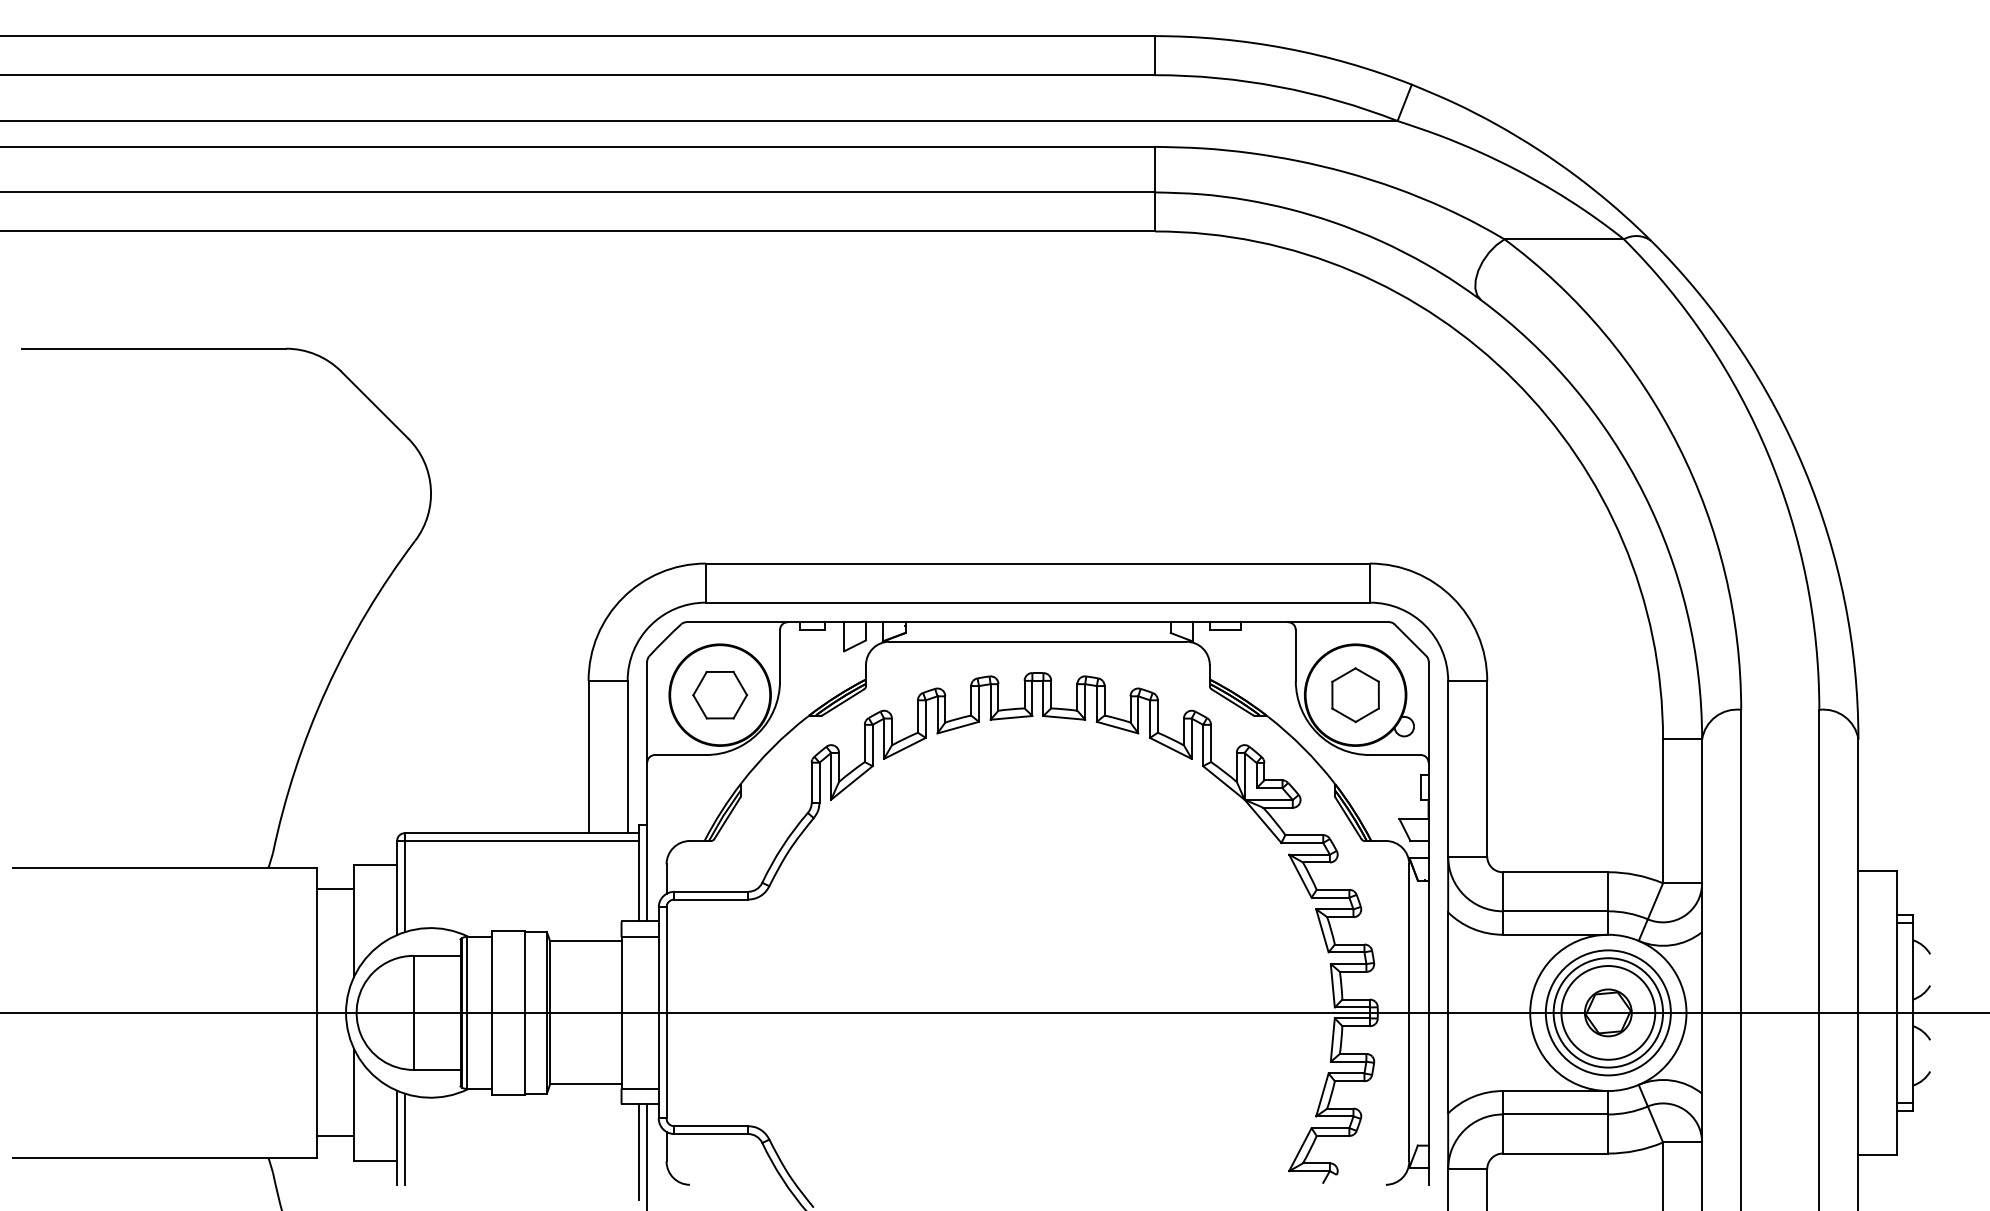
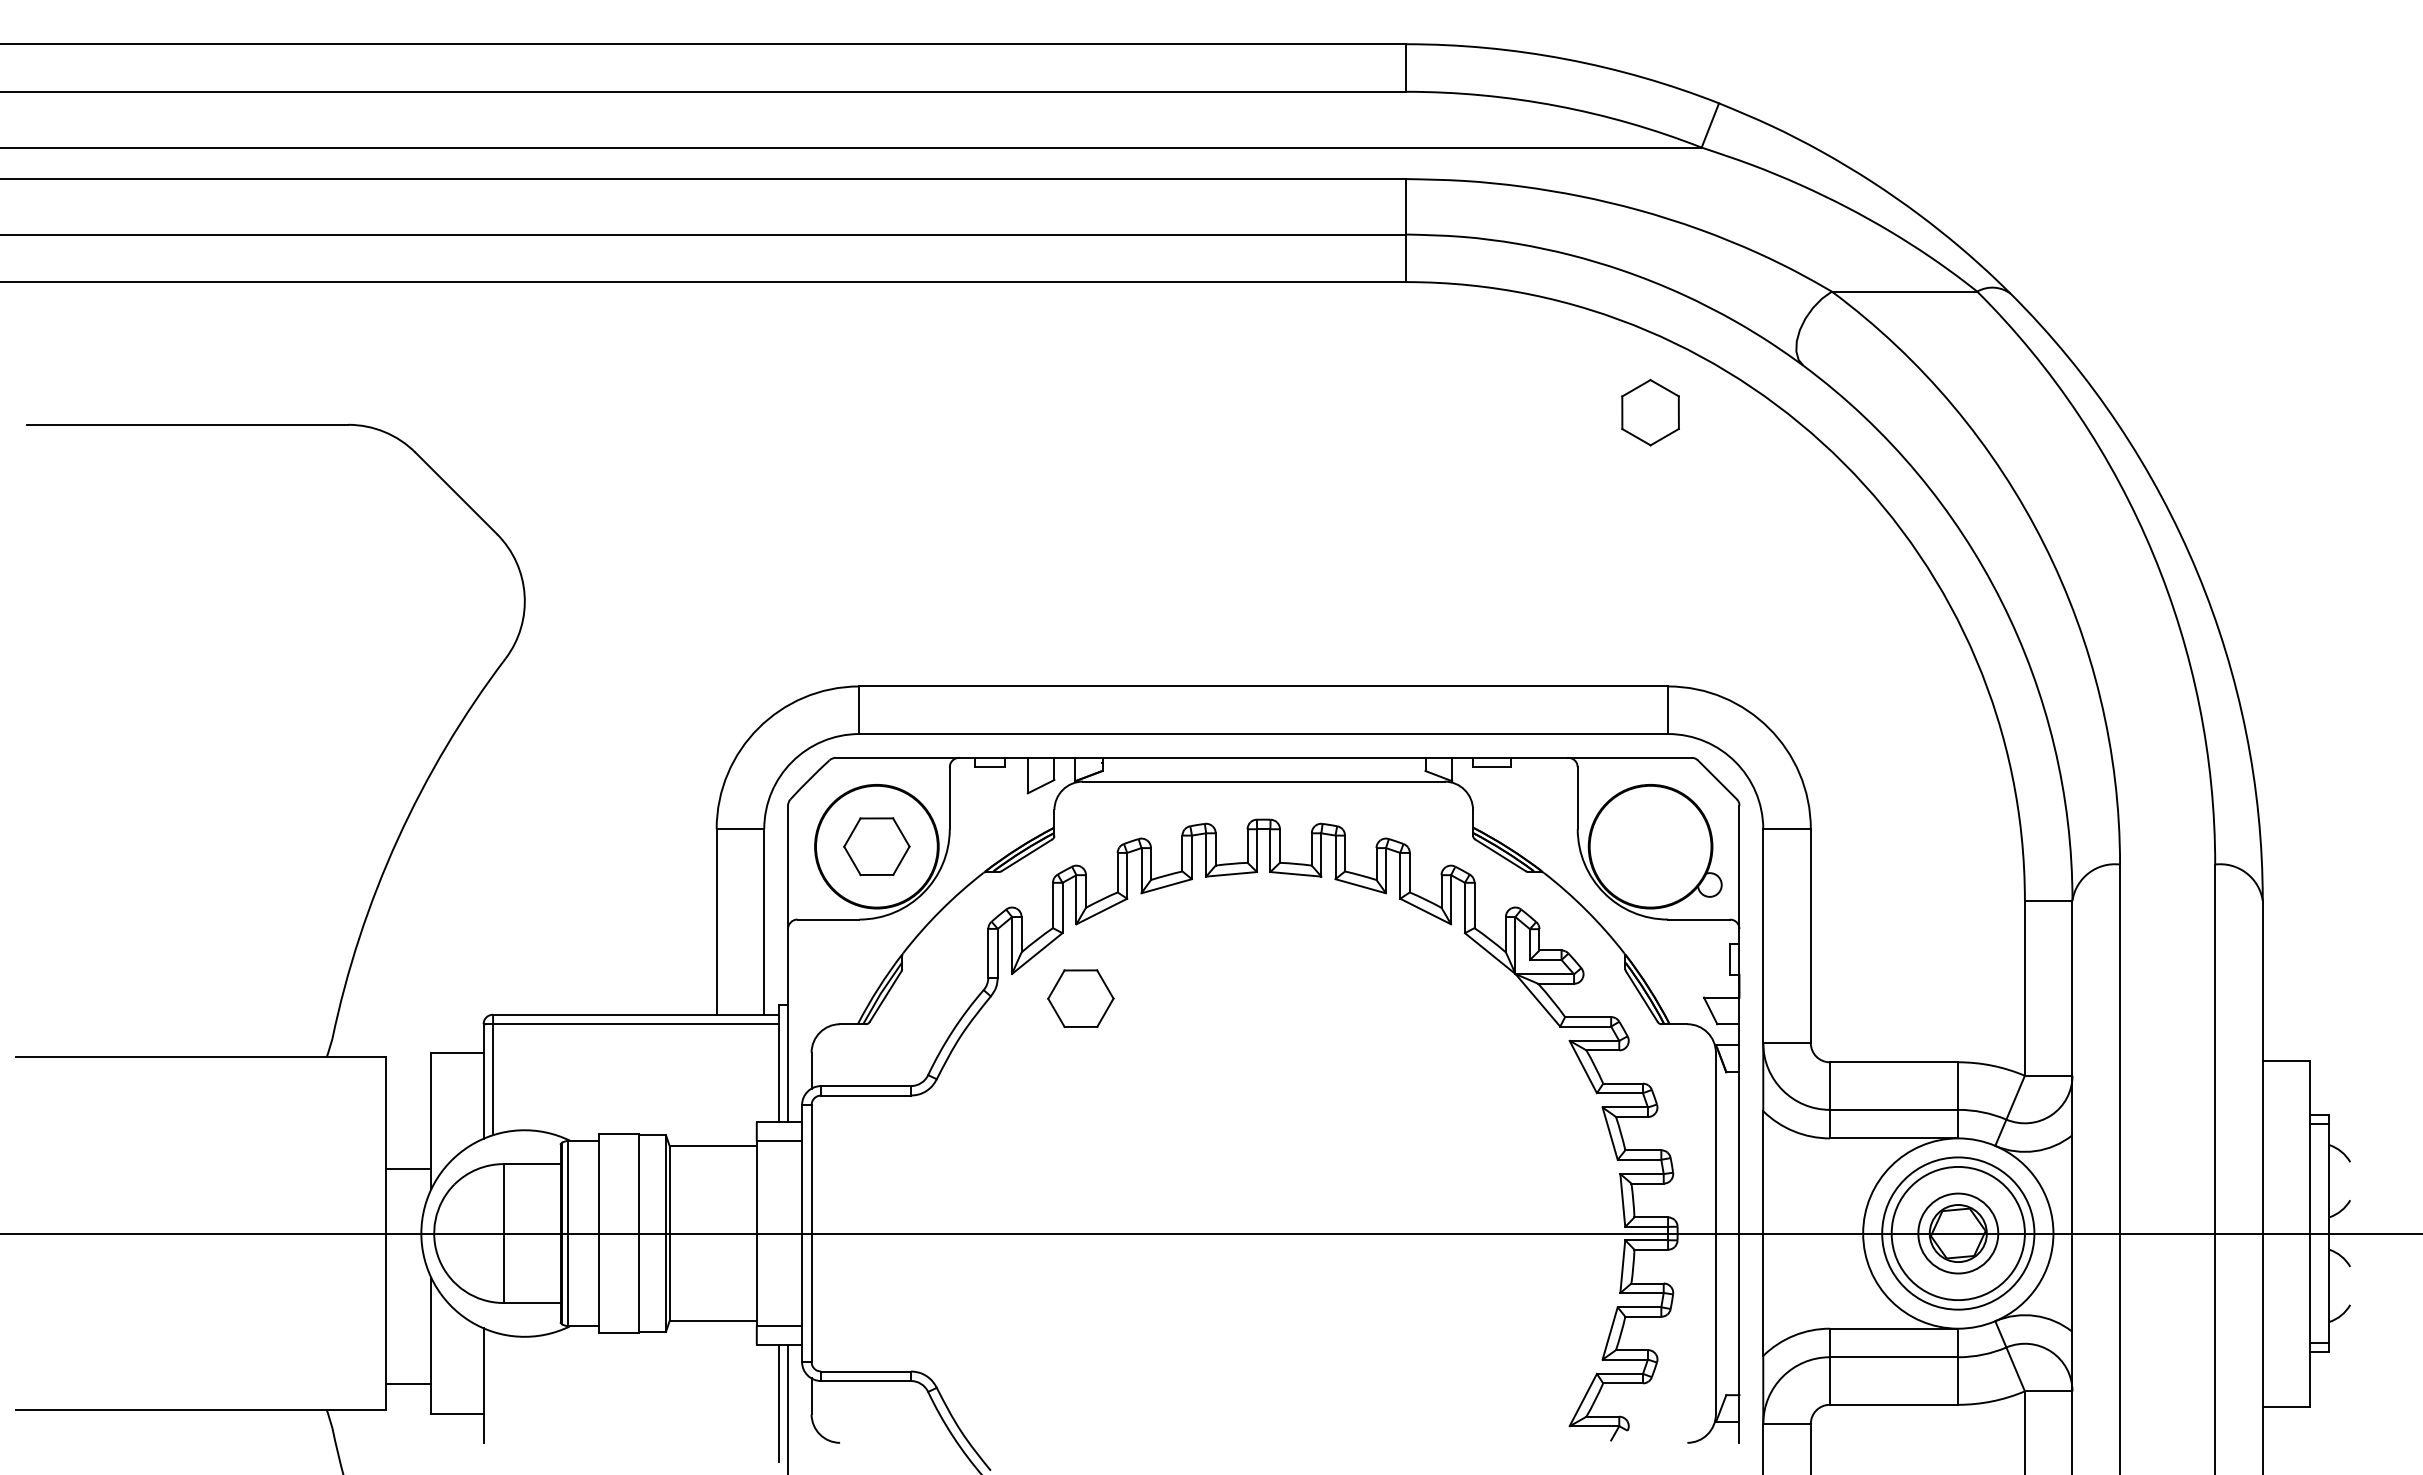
part: (1355, 695) -> (1650, 412), moved
part: (887, 819) -> (1080, 998), added
line: (335, 889) -> (408, 1169), moved
circle: (1608, 1012) -> (1958, 1233), size x0.7
line: (405, 1138) -> (493, 1386), removed

